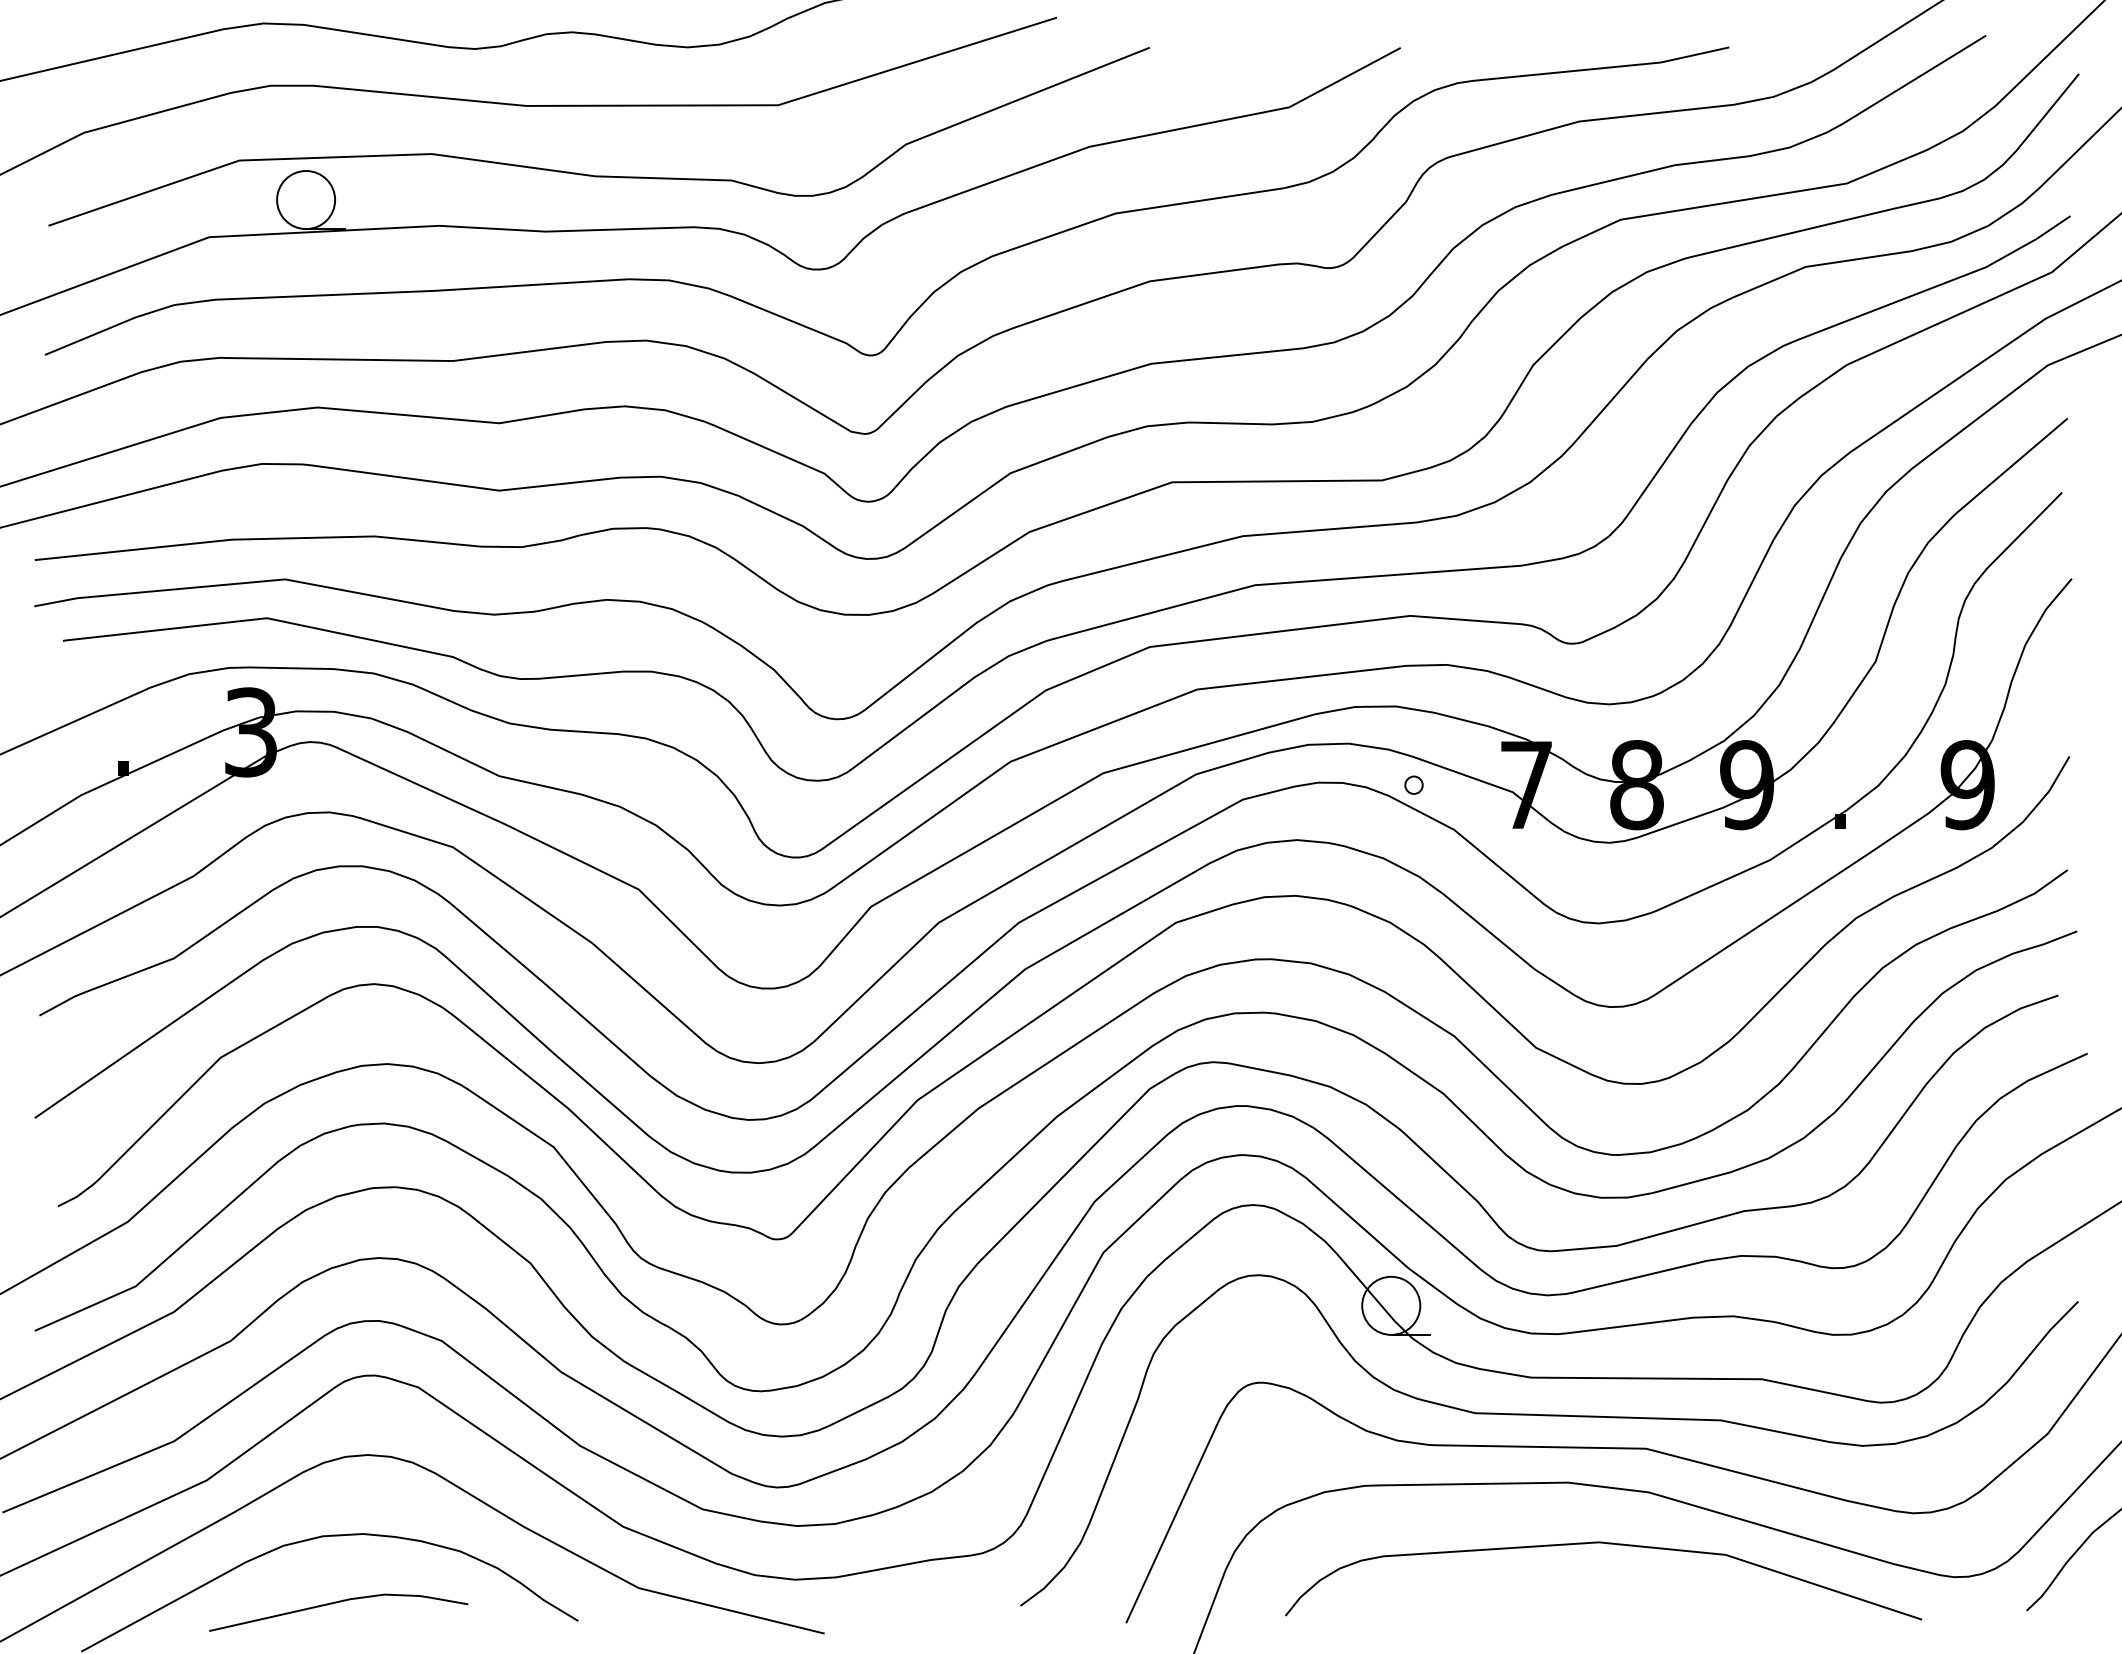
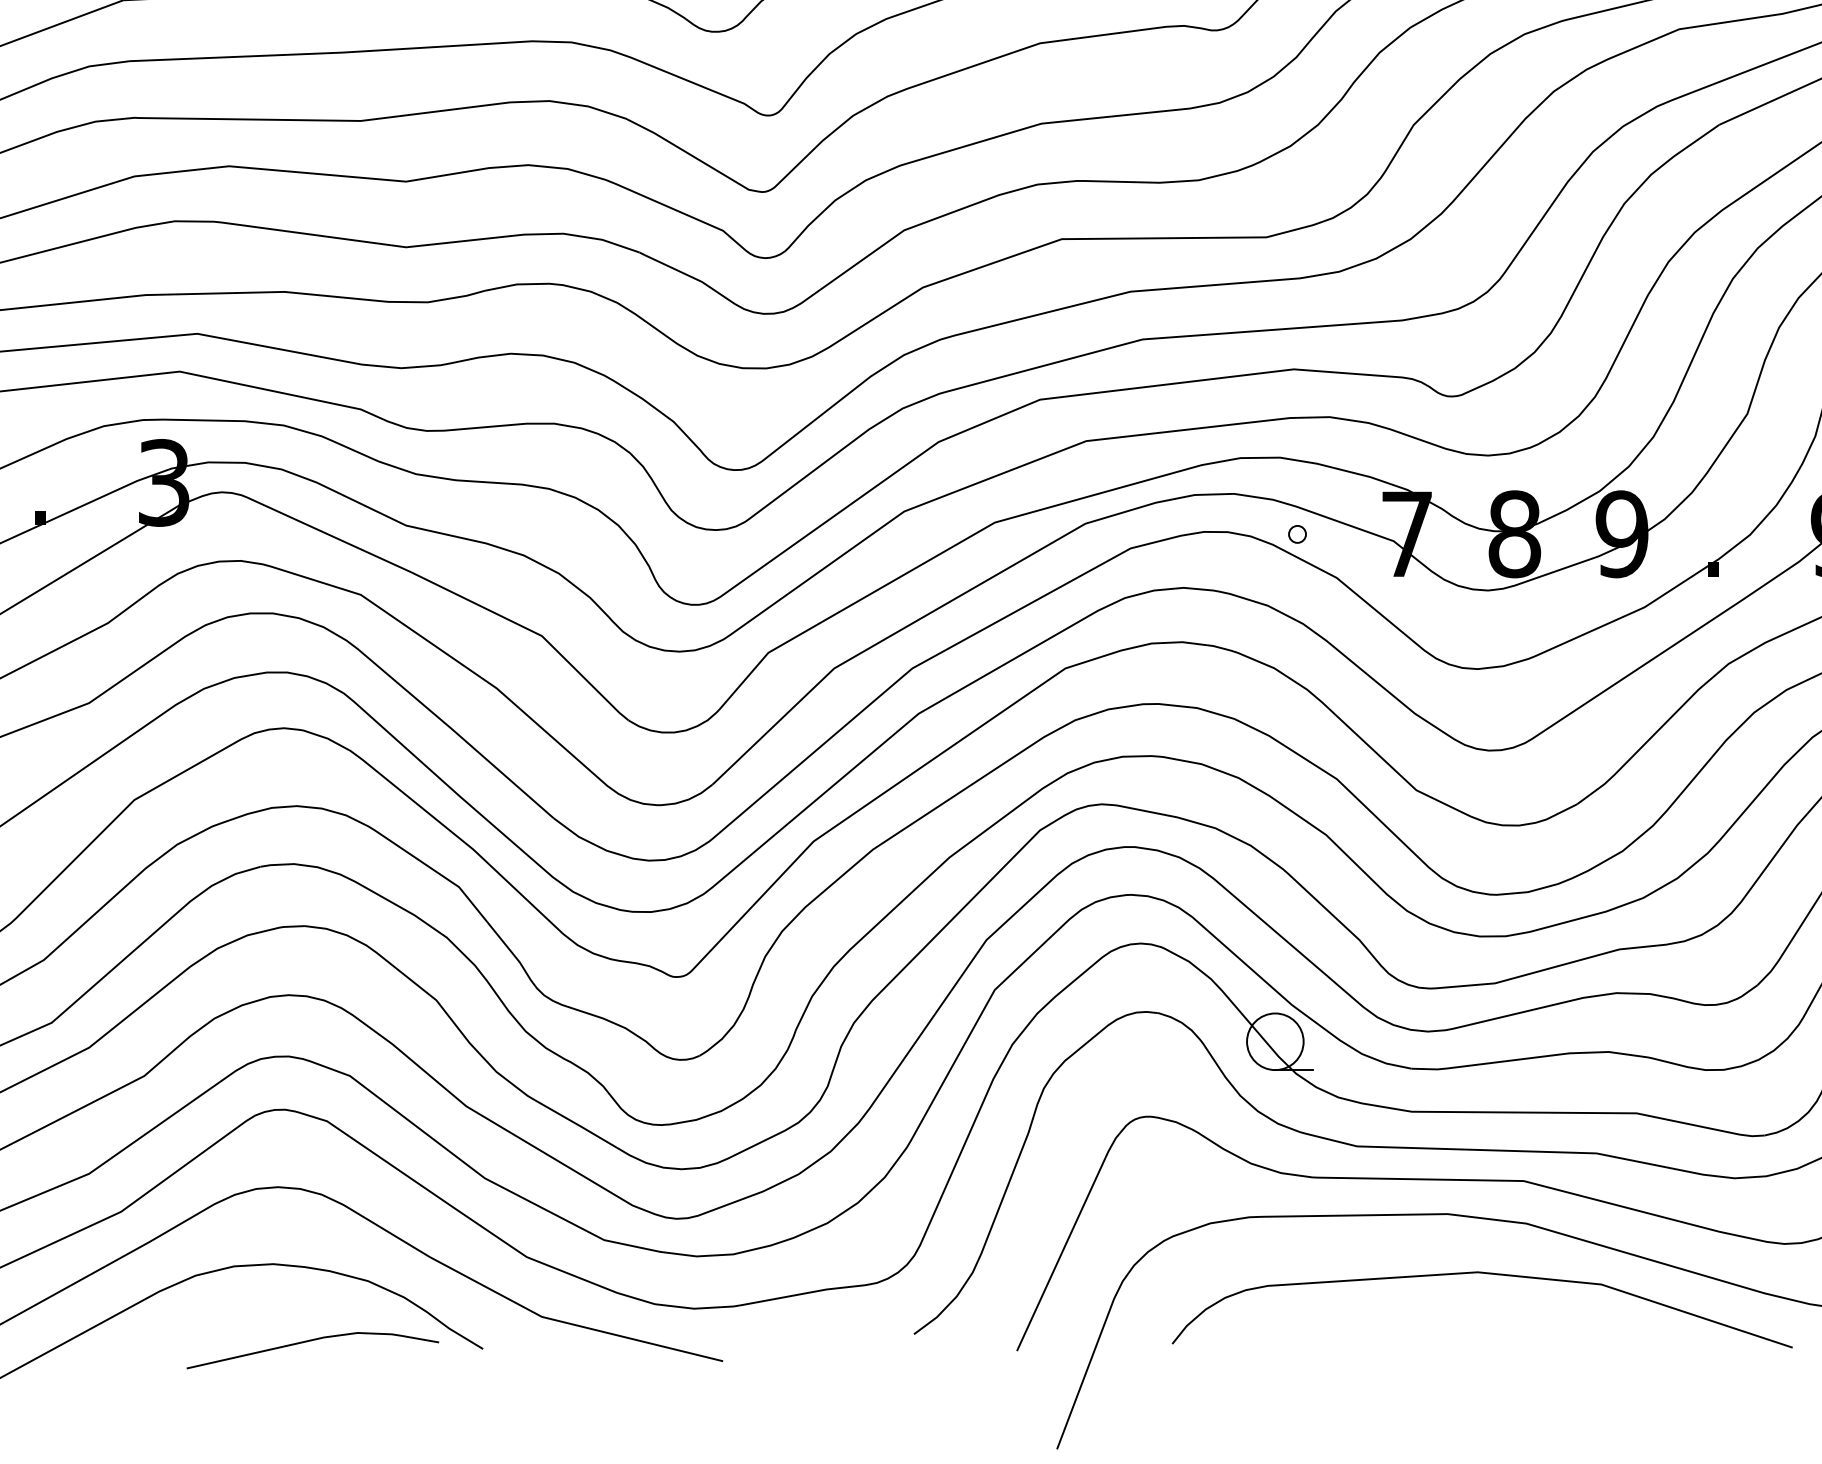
curve: (336, 1603) -> (310, 1341), moved

